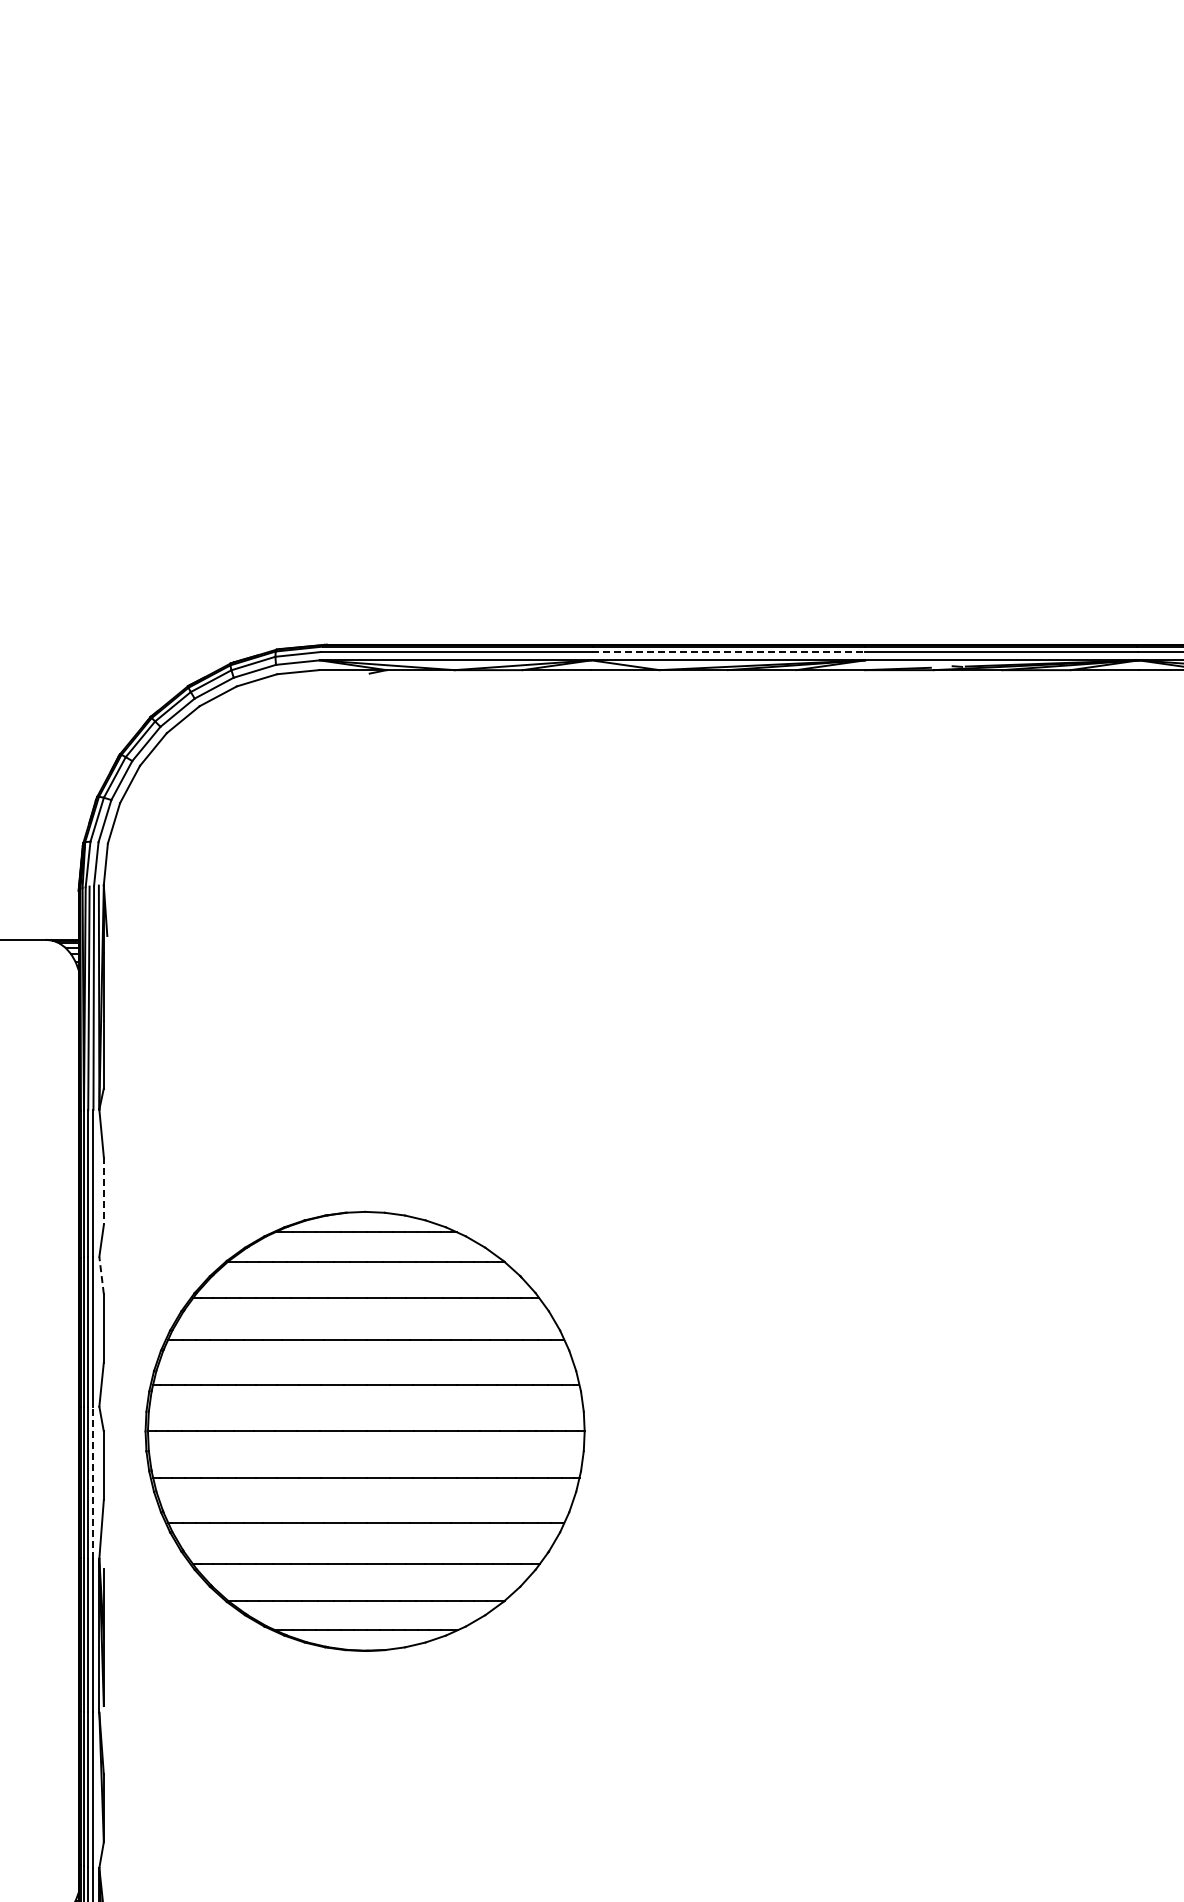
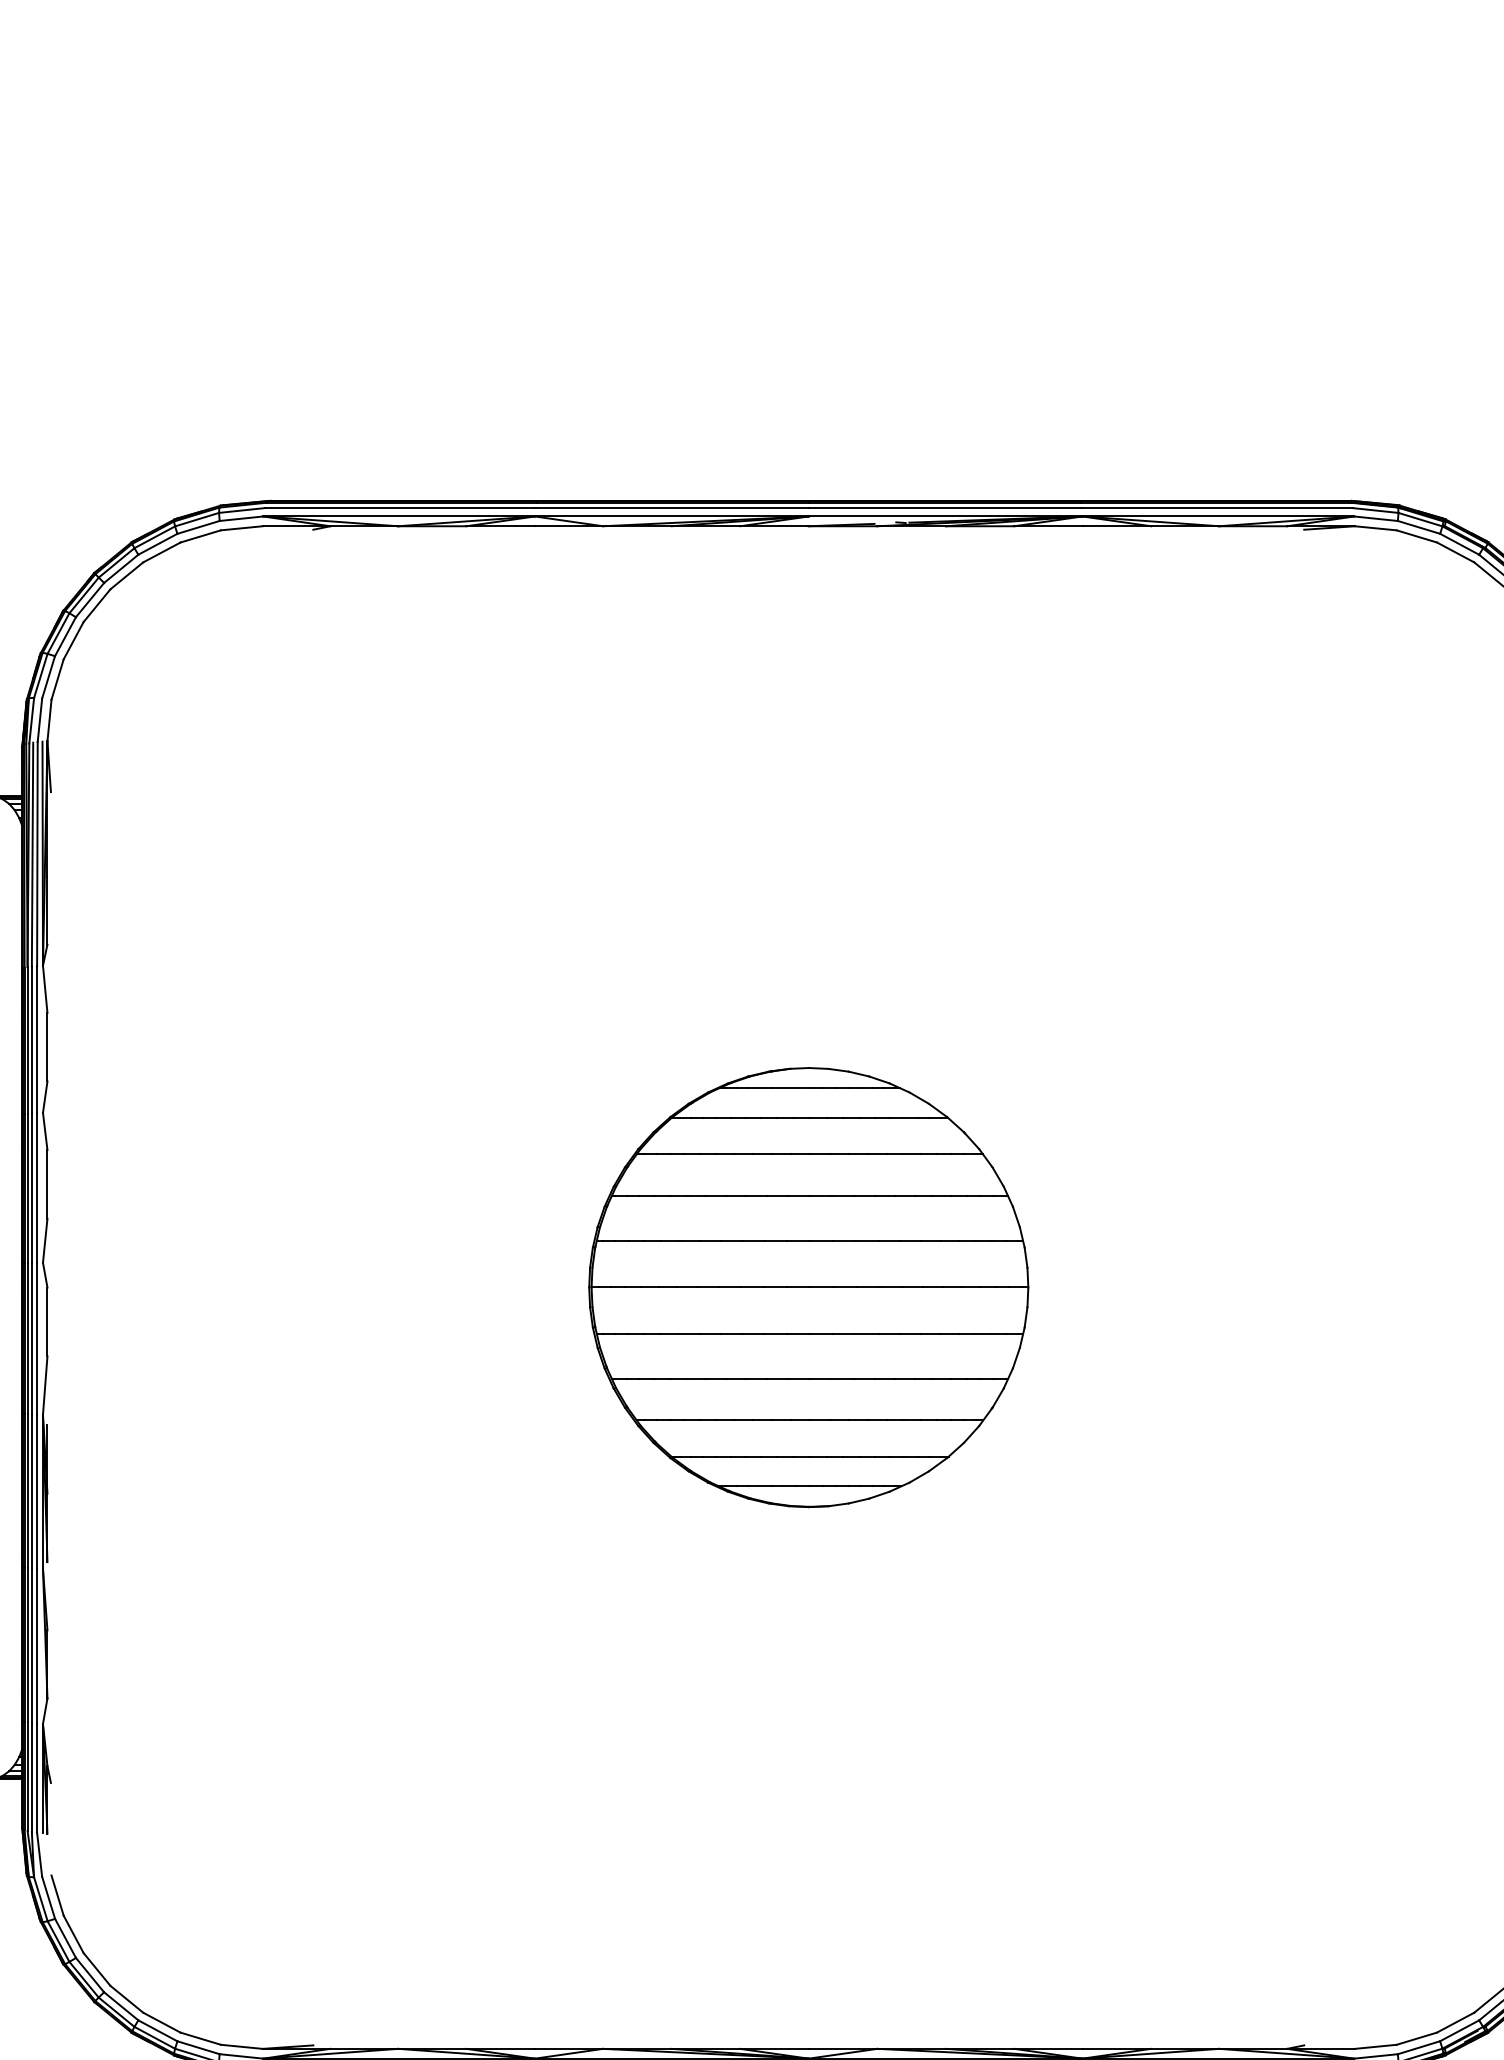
line: (728, 652) -> (672, 508), dashed -> solid
line: (103, 1191) -> (47, 1047), dashed -> solid
line: (101, 1275) -> (45, 1131), dashed -> solid
part: (364, 1431) -> (808, 1287), moved
line: (93, 1482) -> (37, 1338), dashed -> solid

